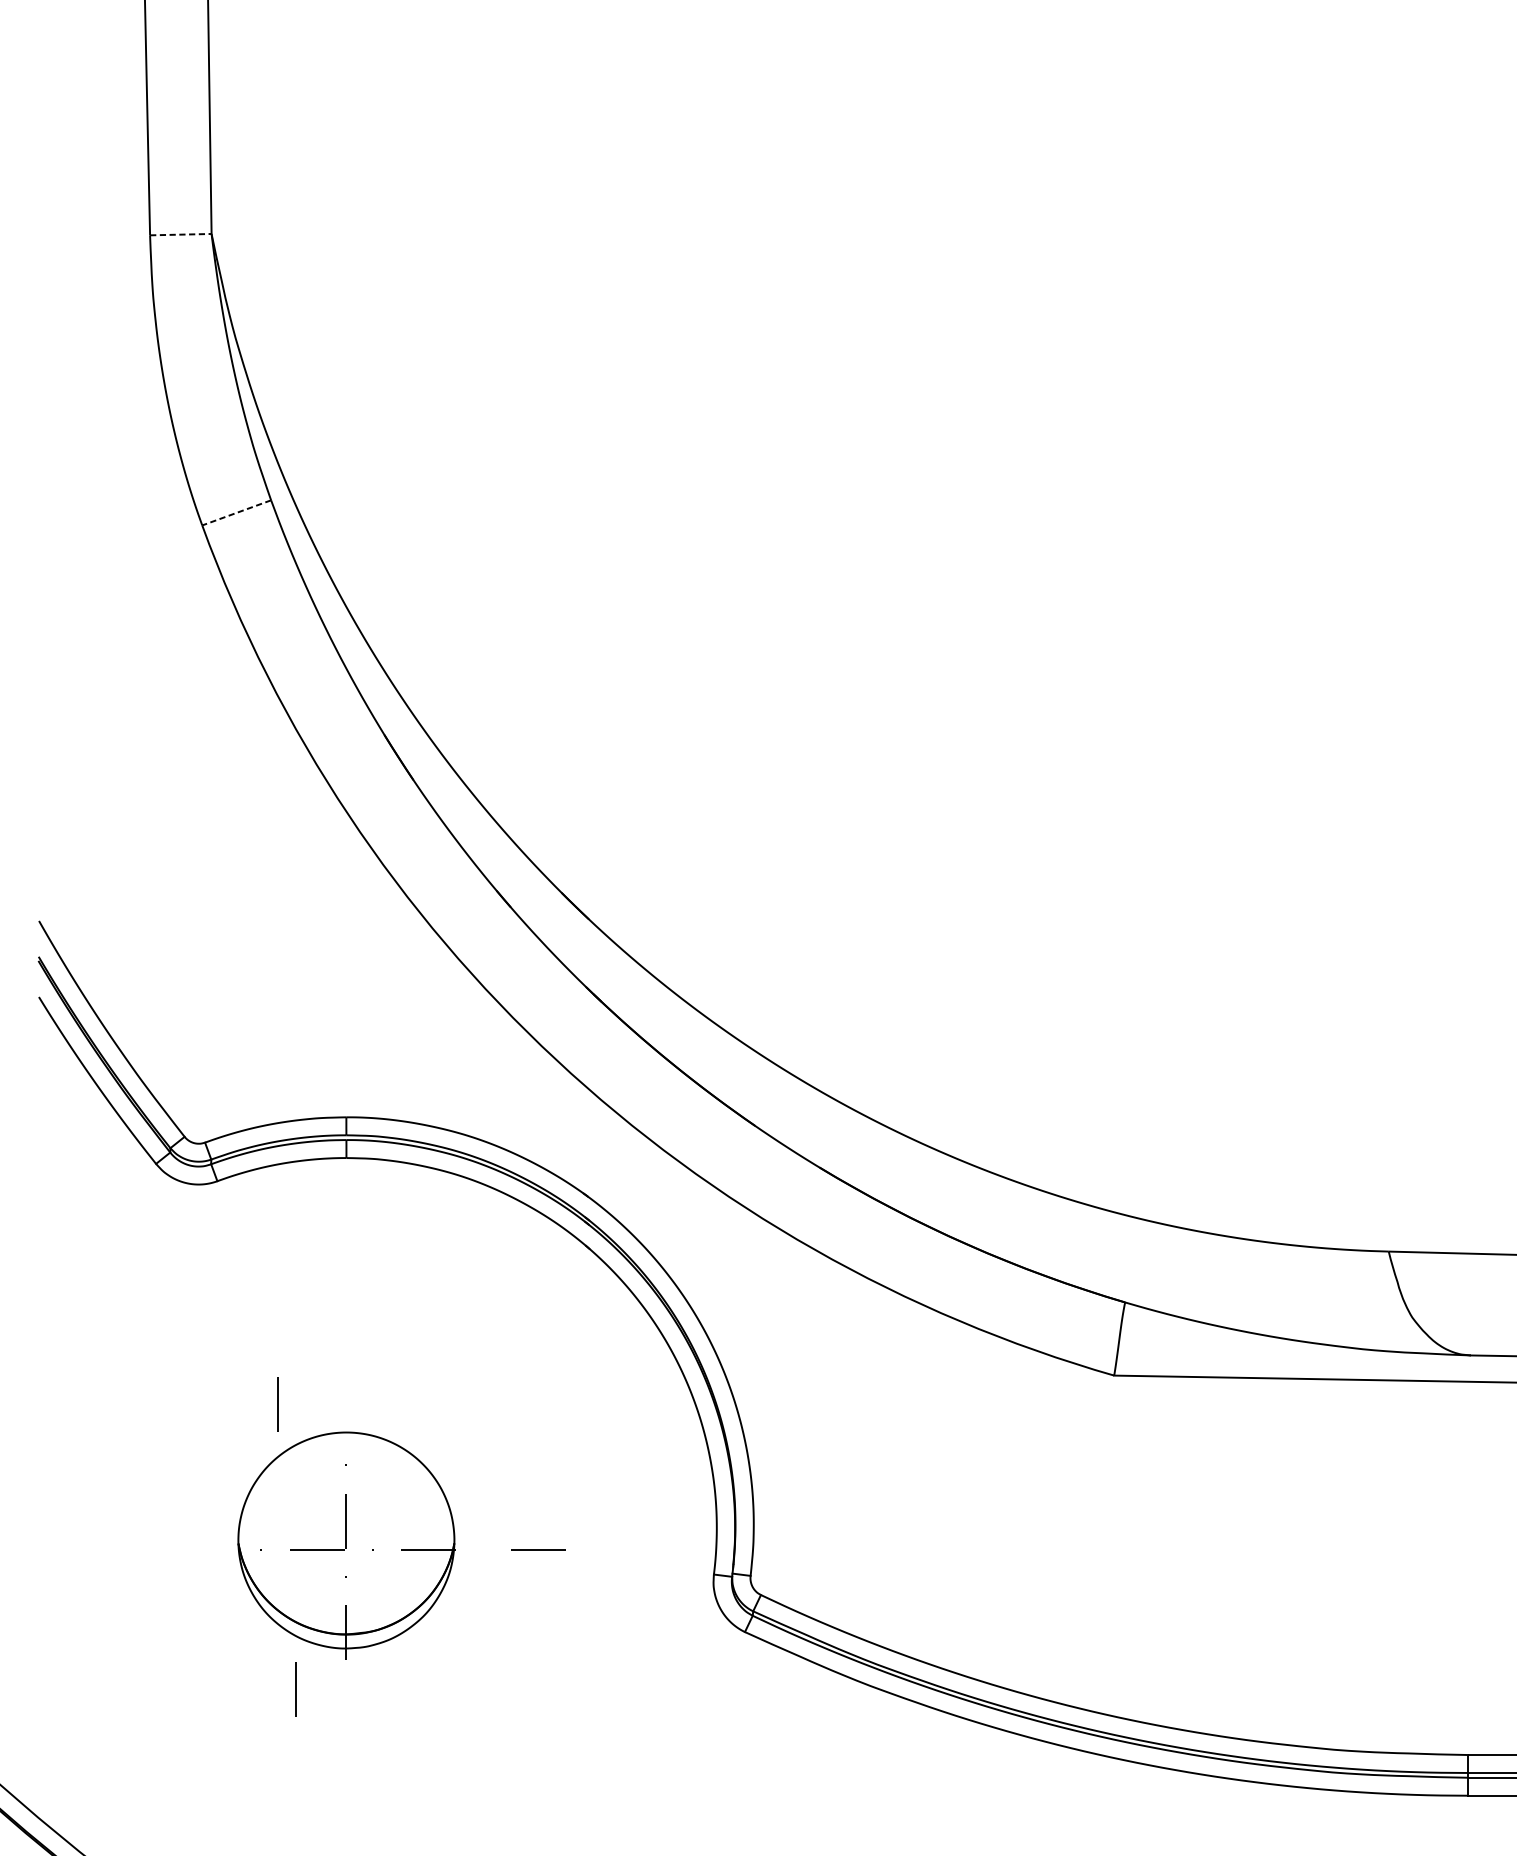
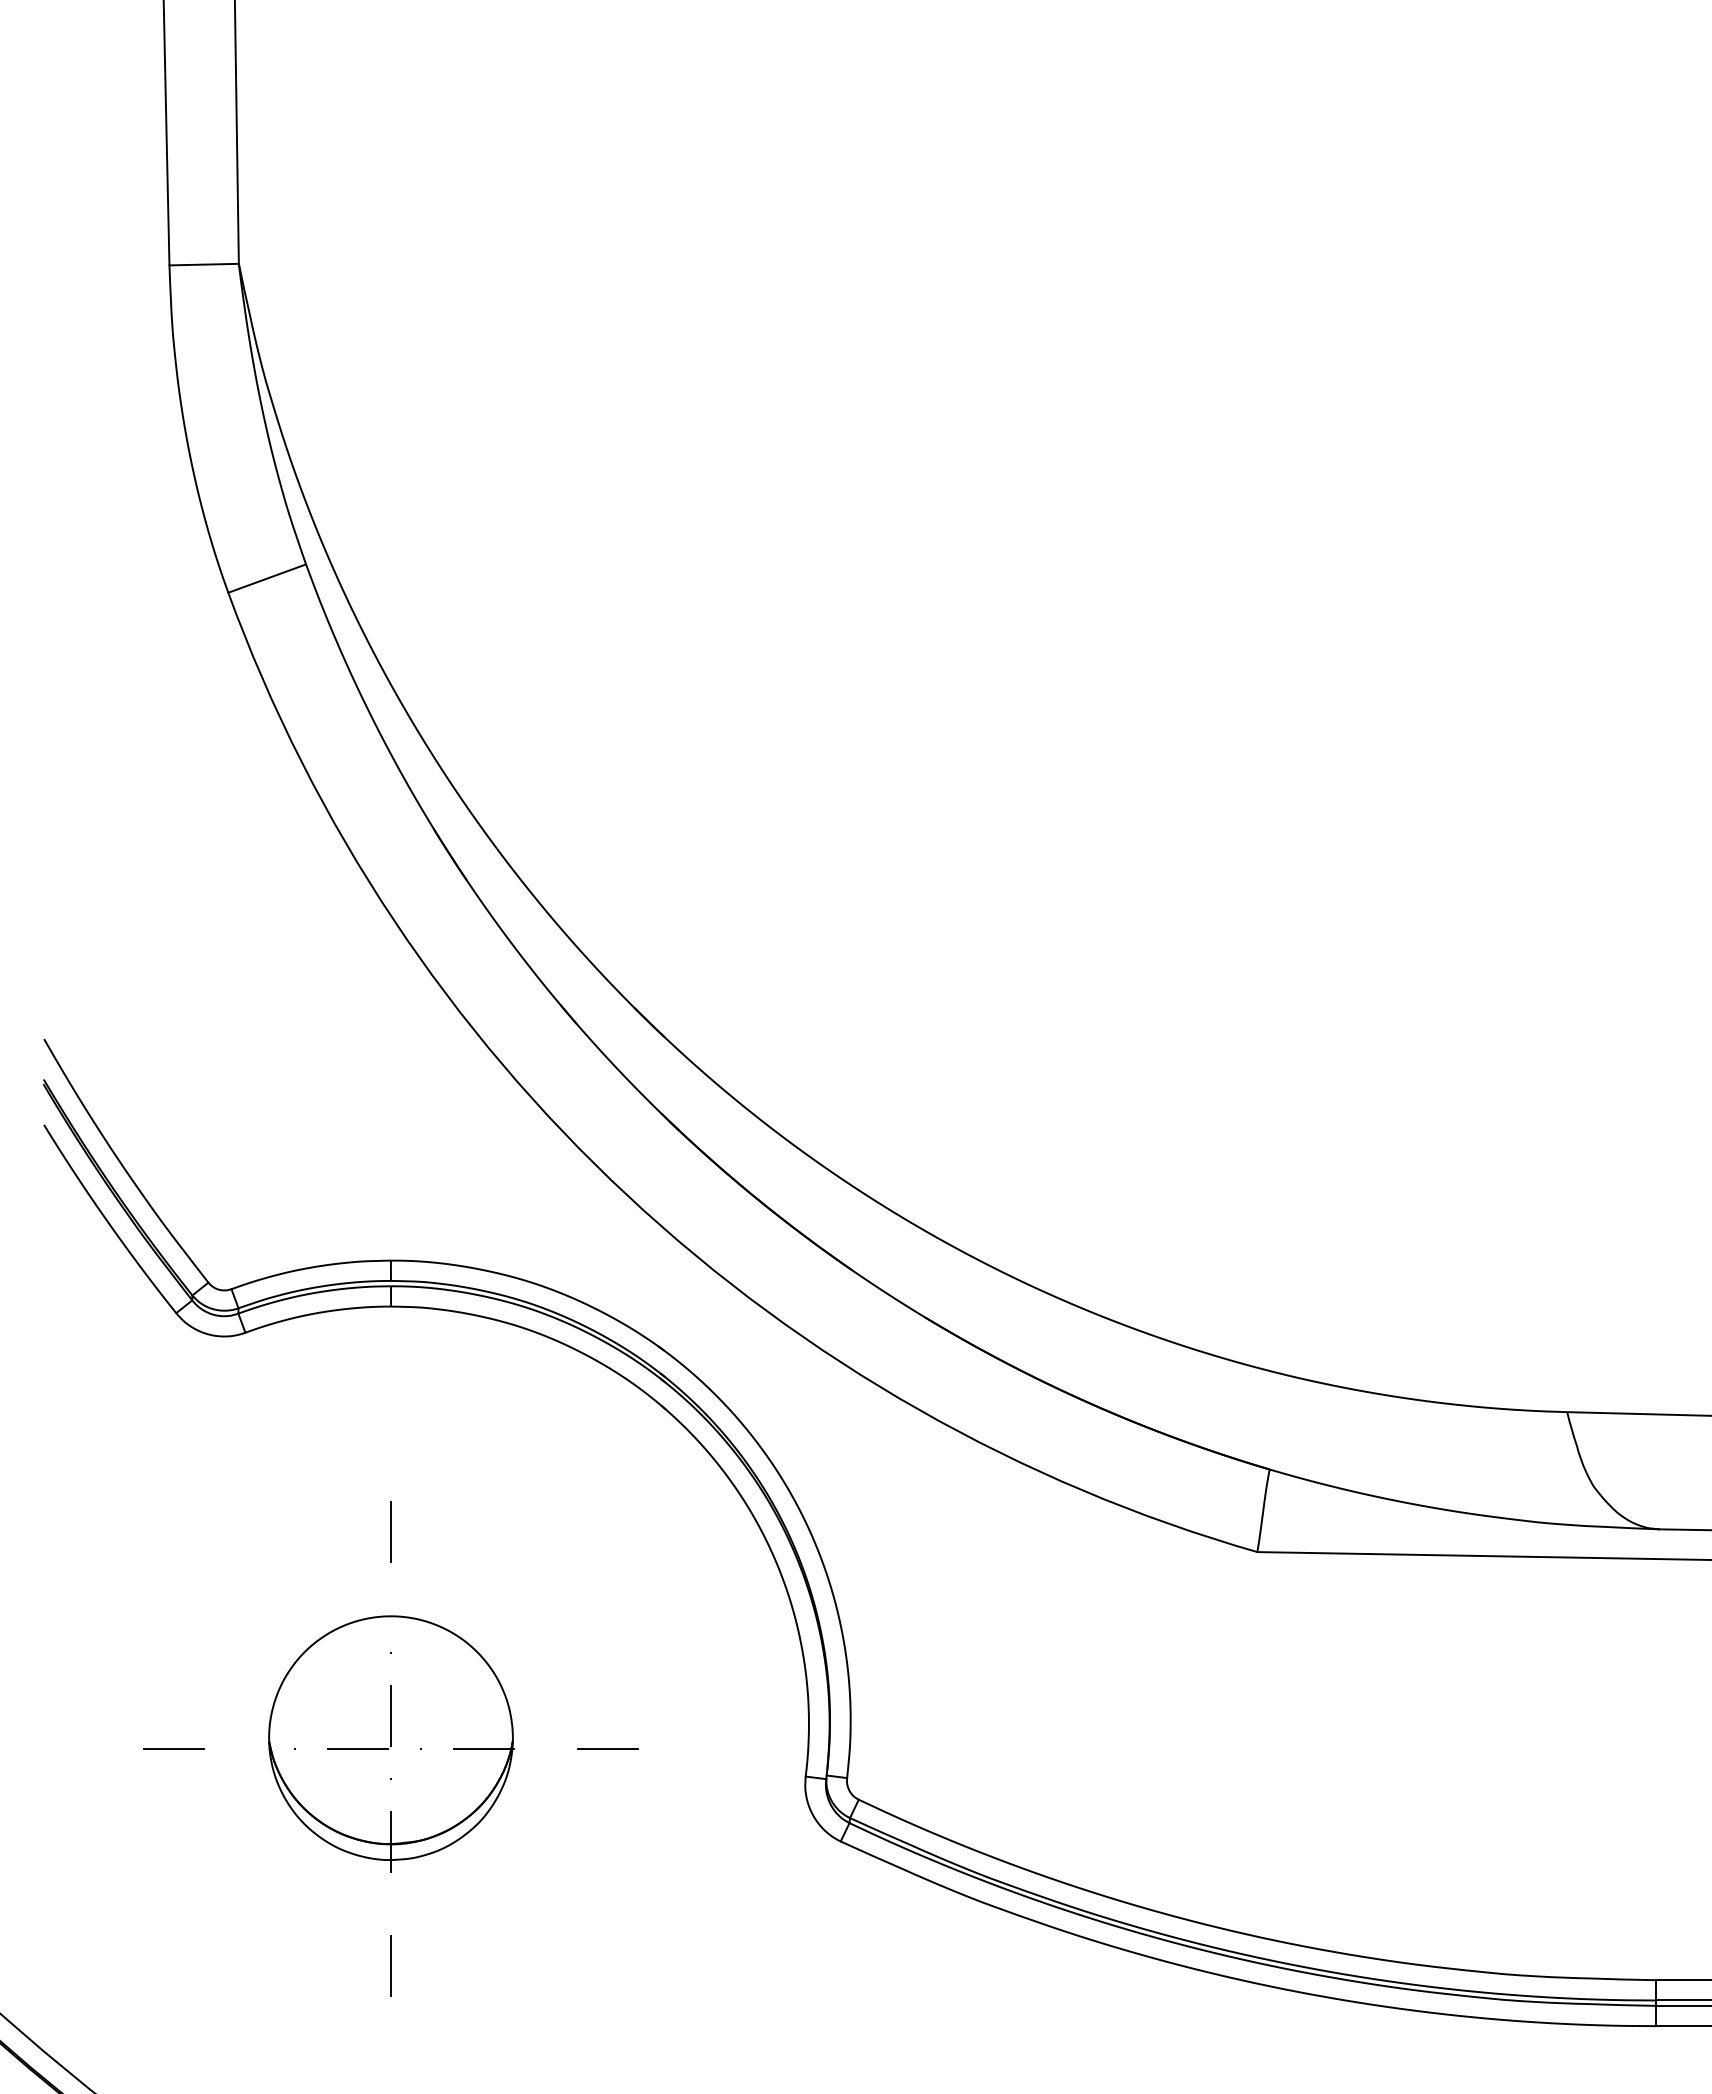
line: (181, 234) -> (204, 264), dashed -> solid
line: (236, 512) -> (266, 578), dashed -> solid
line: (277, 1403) -> (390, 1531), moved
line: (153, 1549) -> (173, 1748), added
line: (295, 1688) -> (390, 1965), moved

